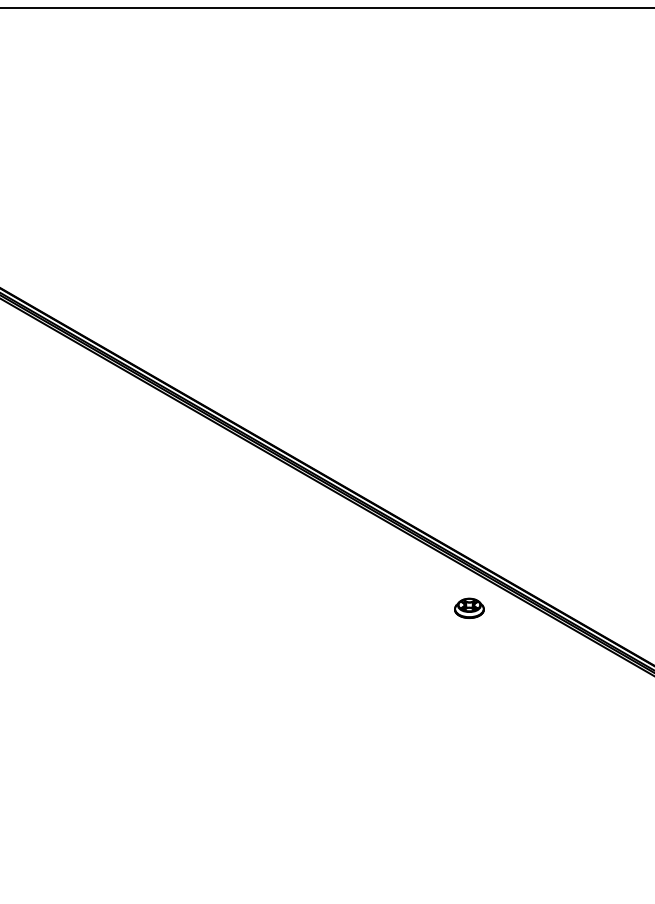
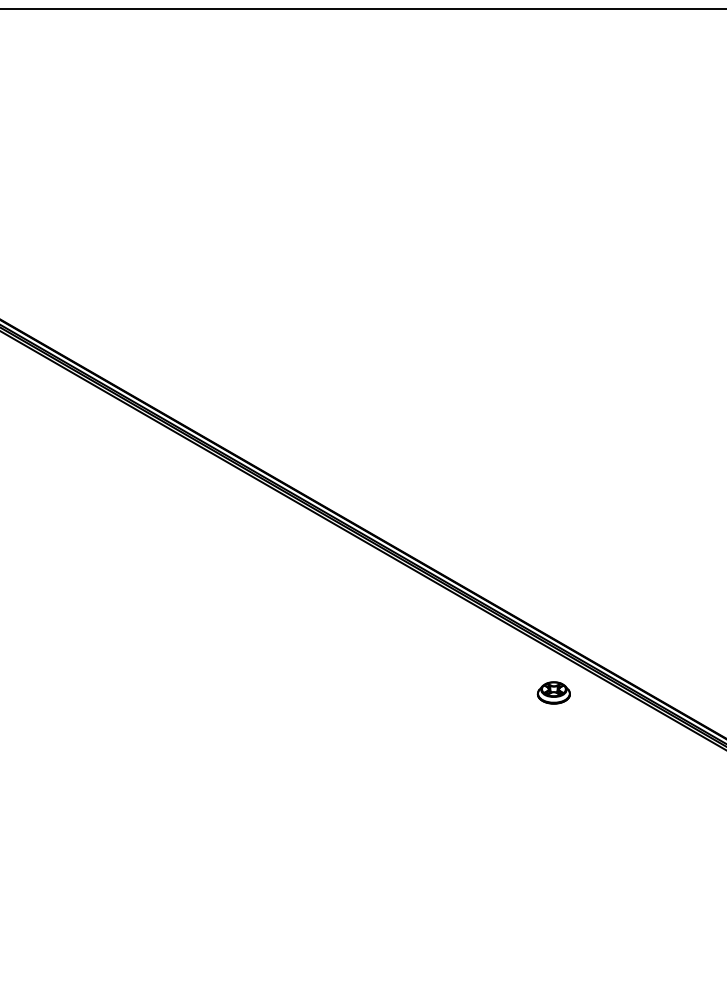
part: (469, 607) -> (553, 692), moved

